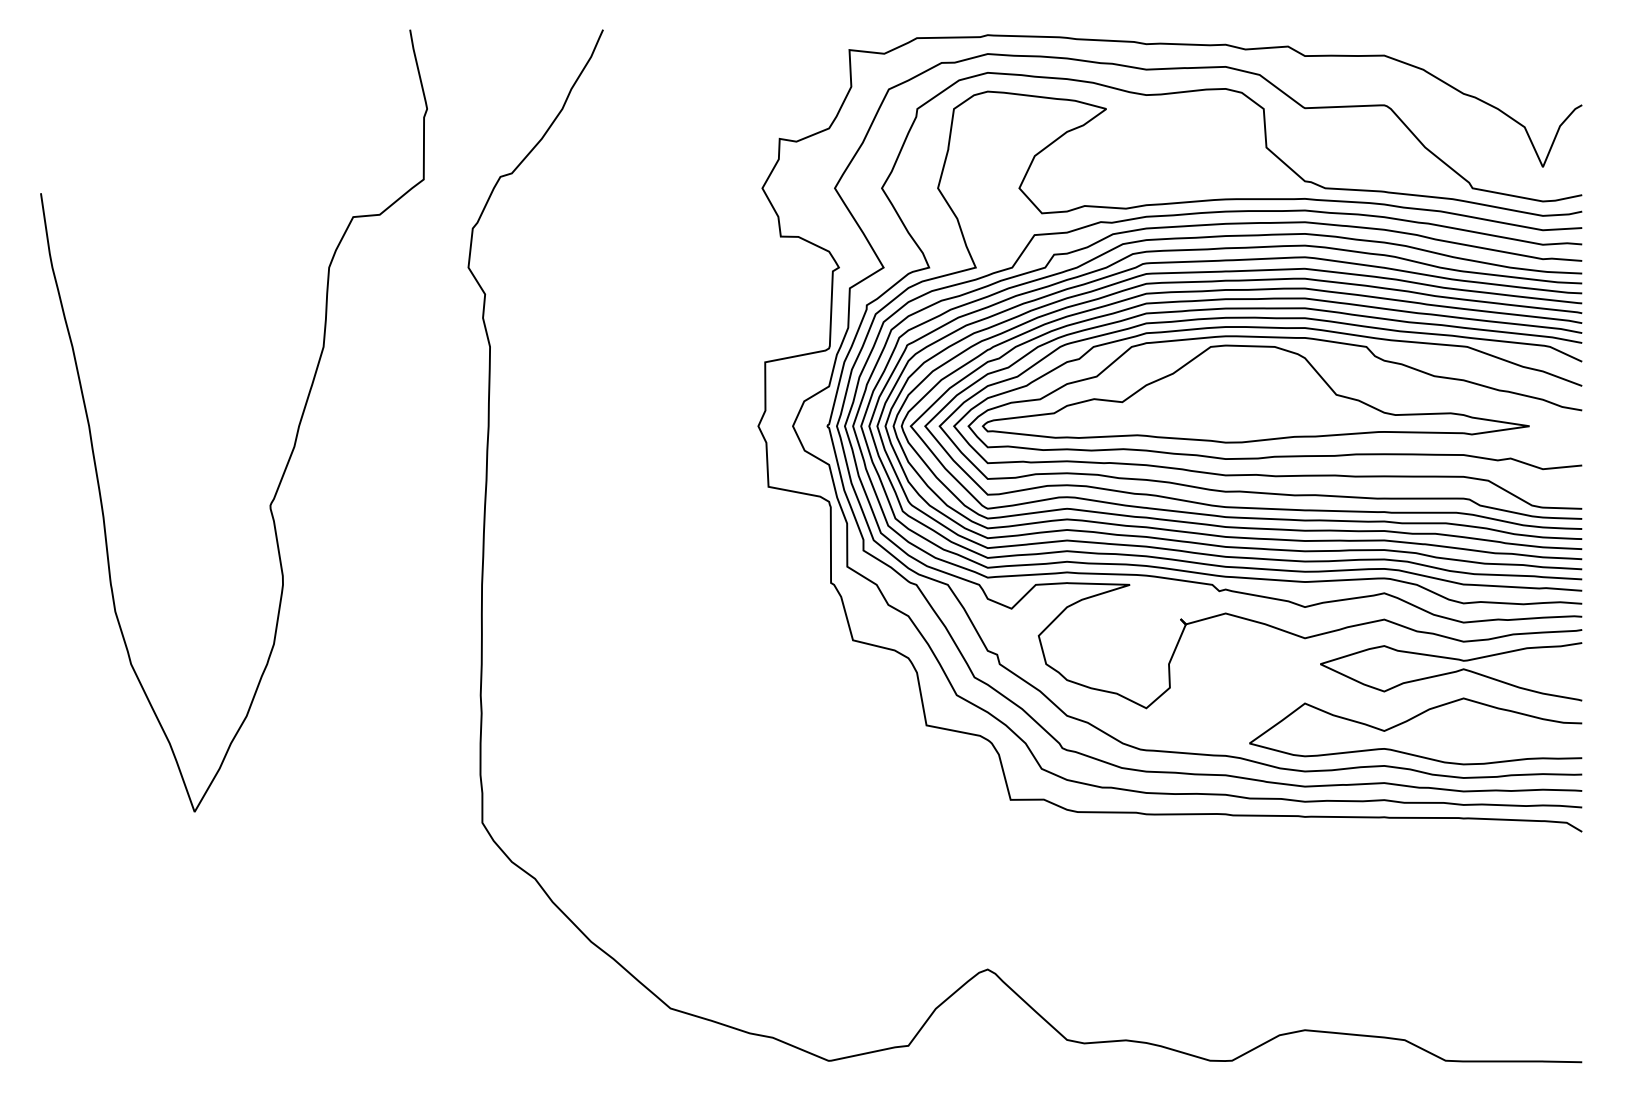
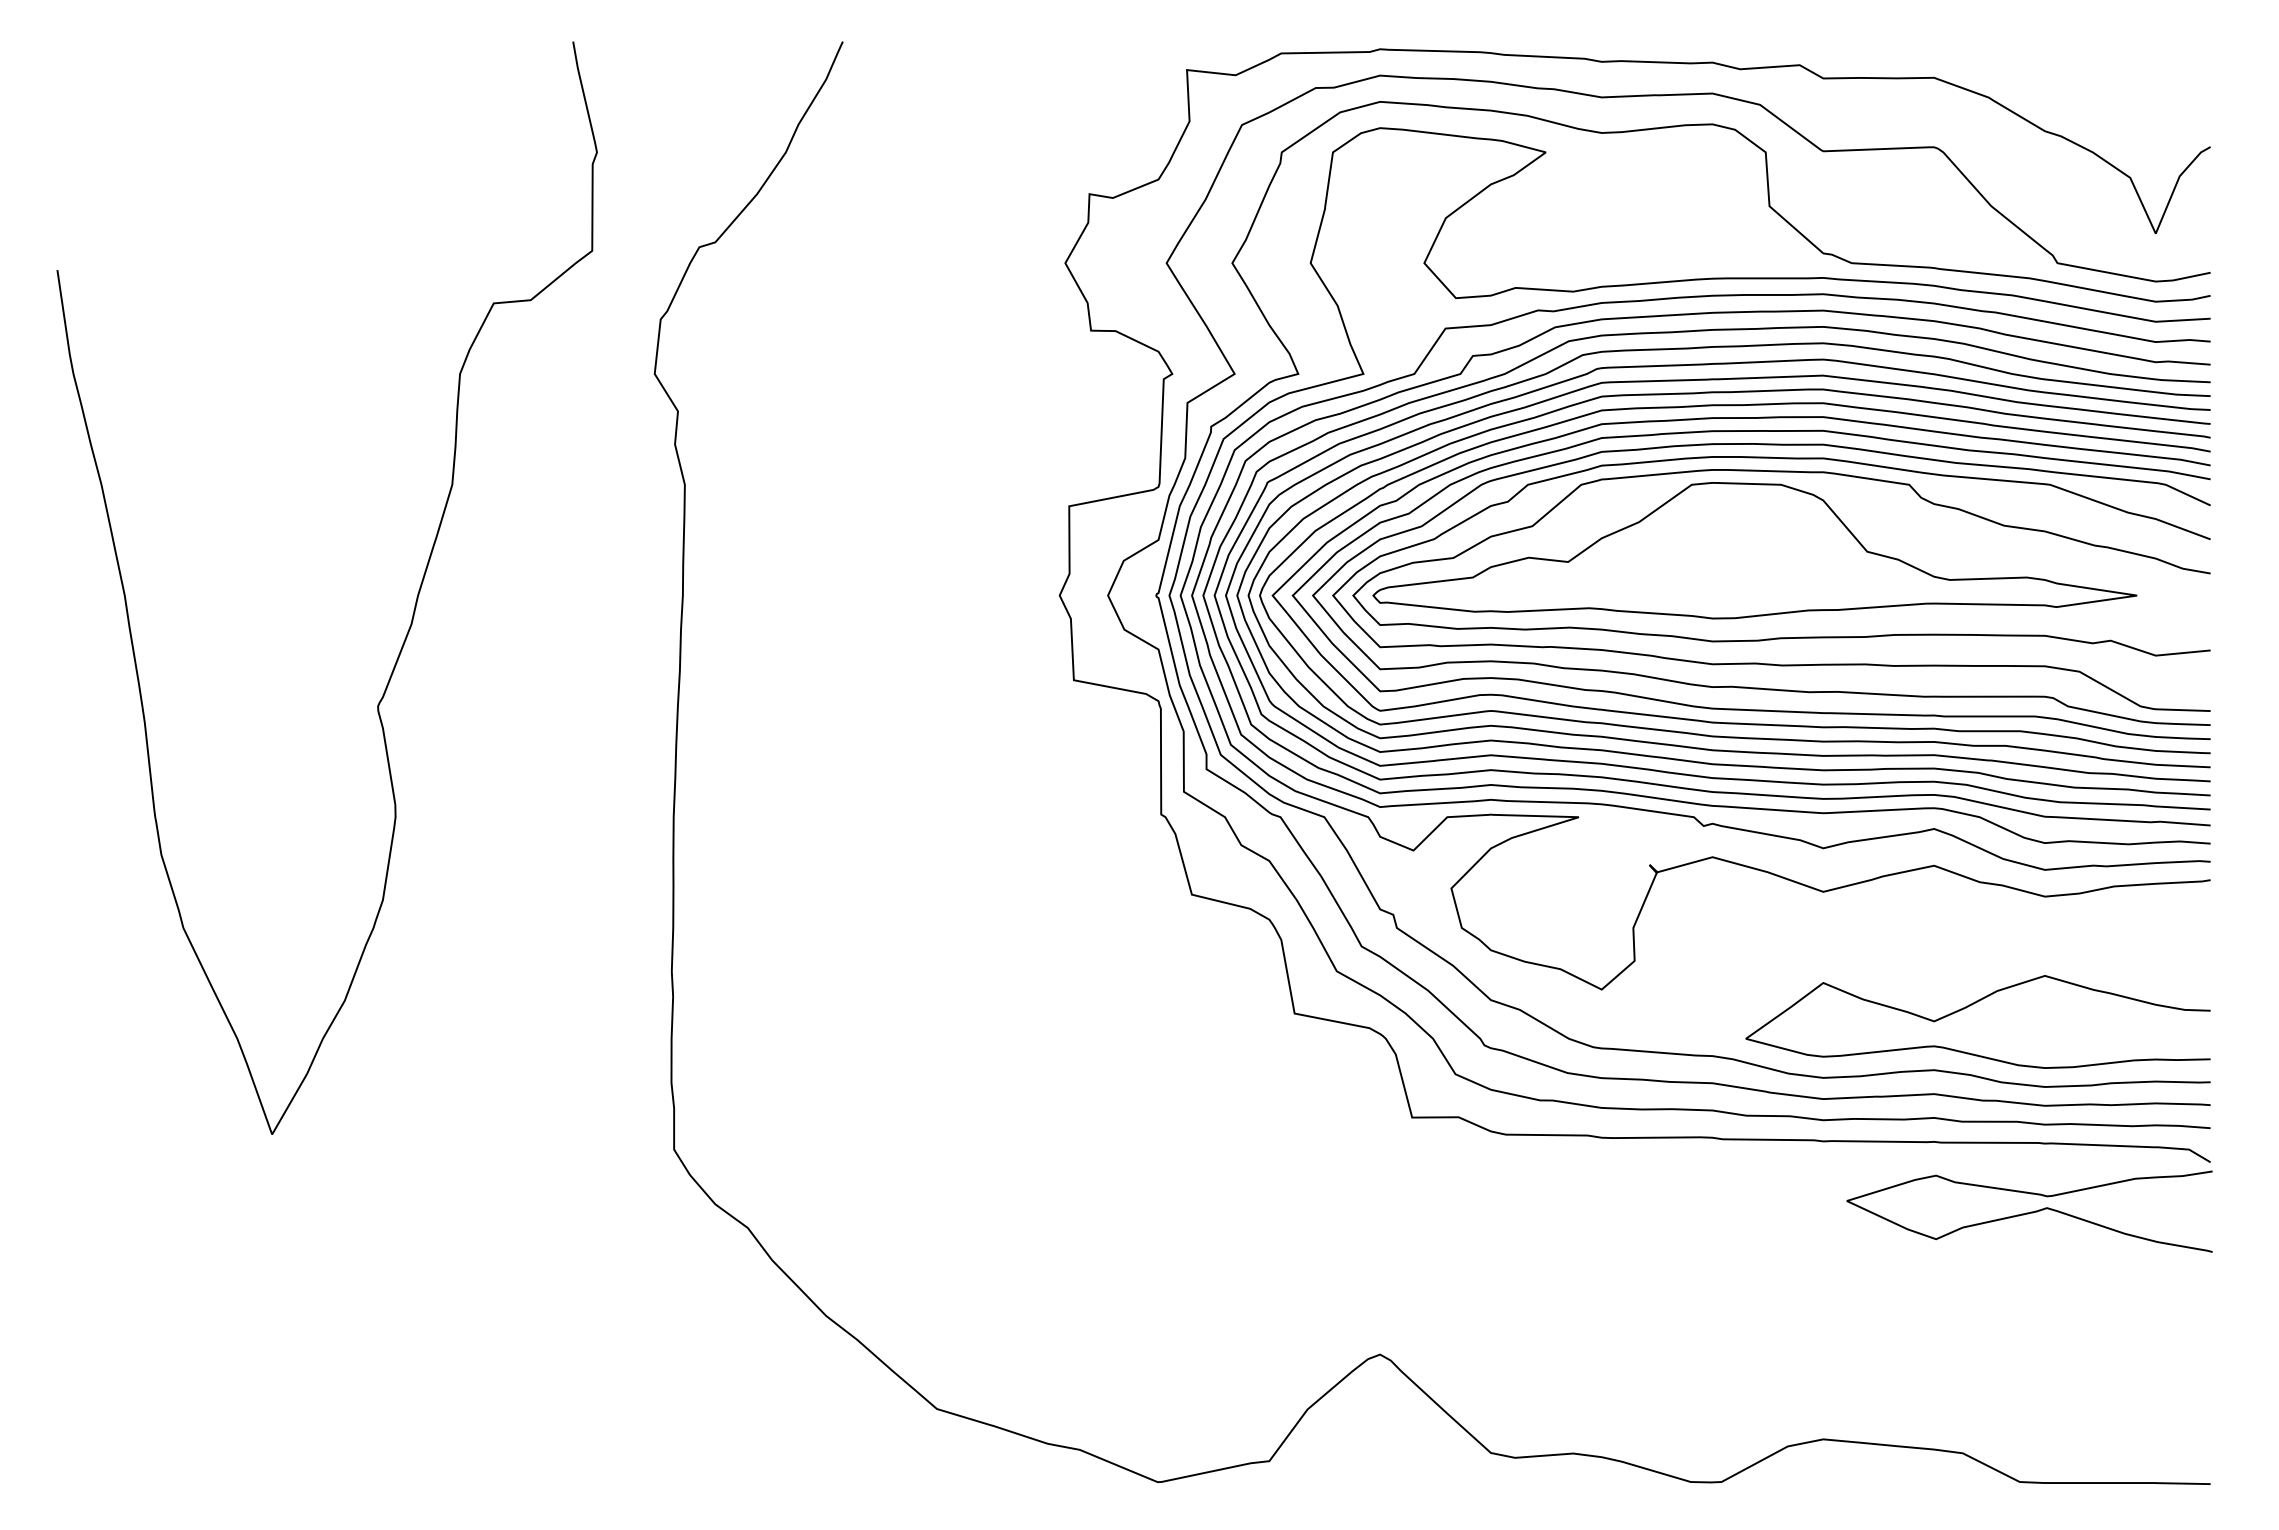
curve: (1451, 671) -> (2030, 1211), moved

